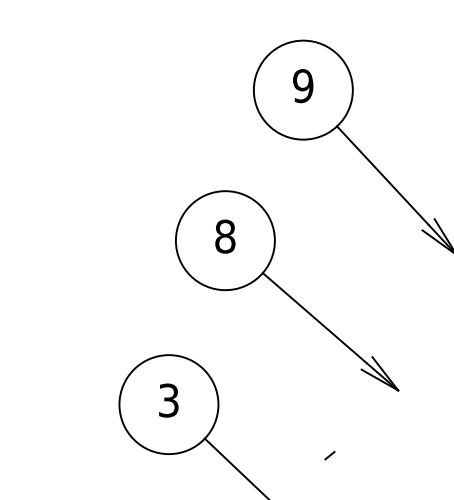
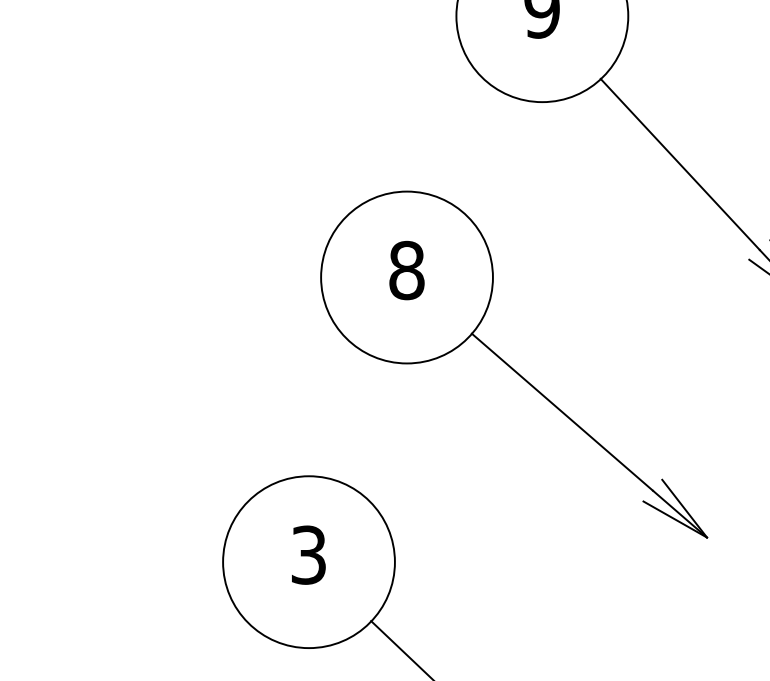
line: (329, 455) -> (587, 650), removed

